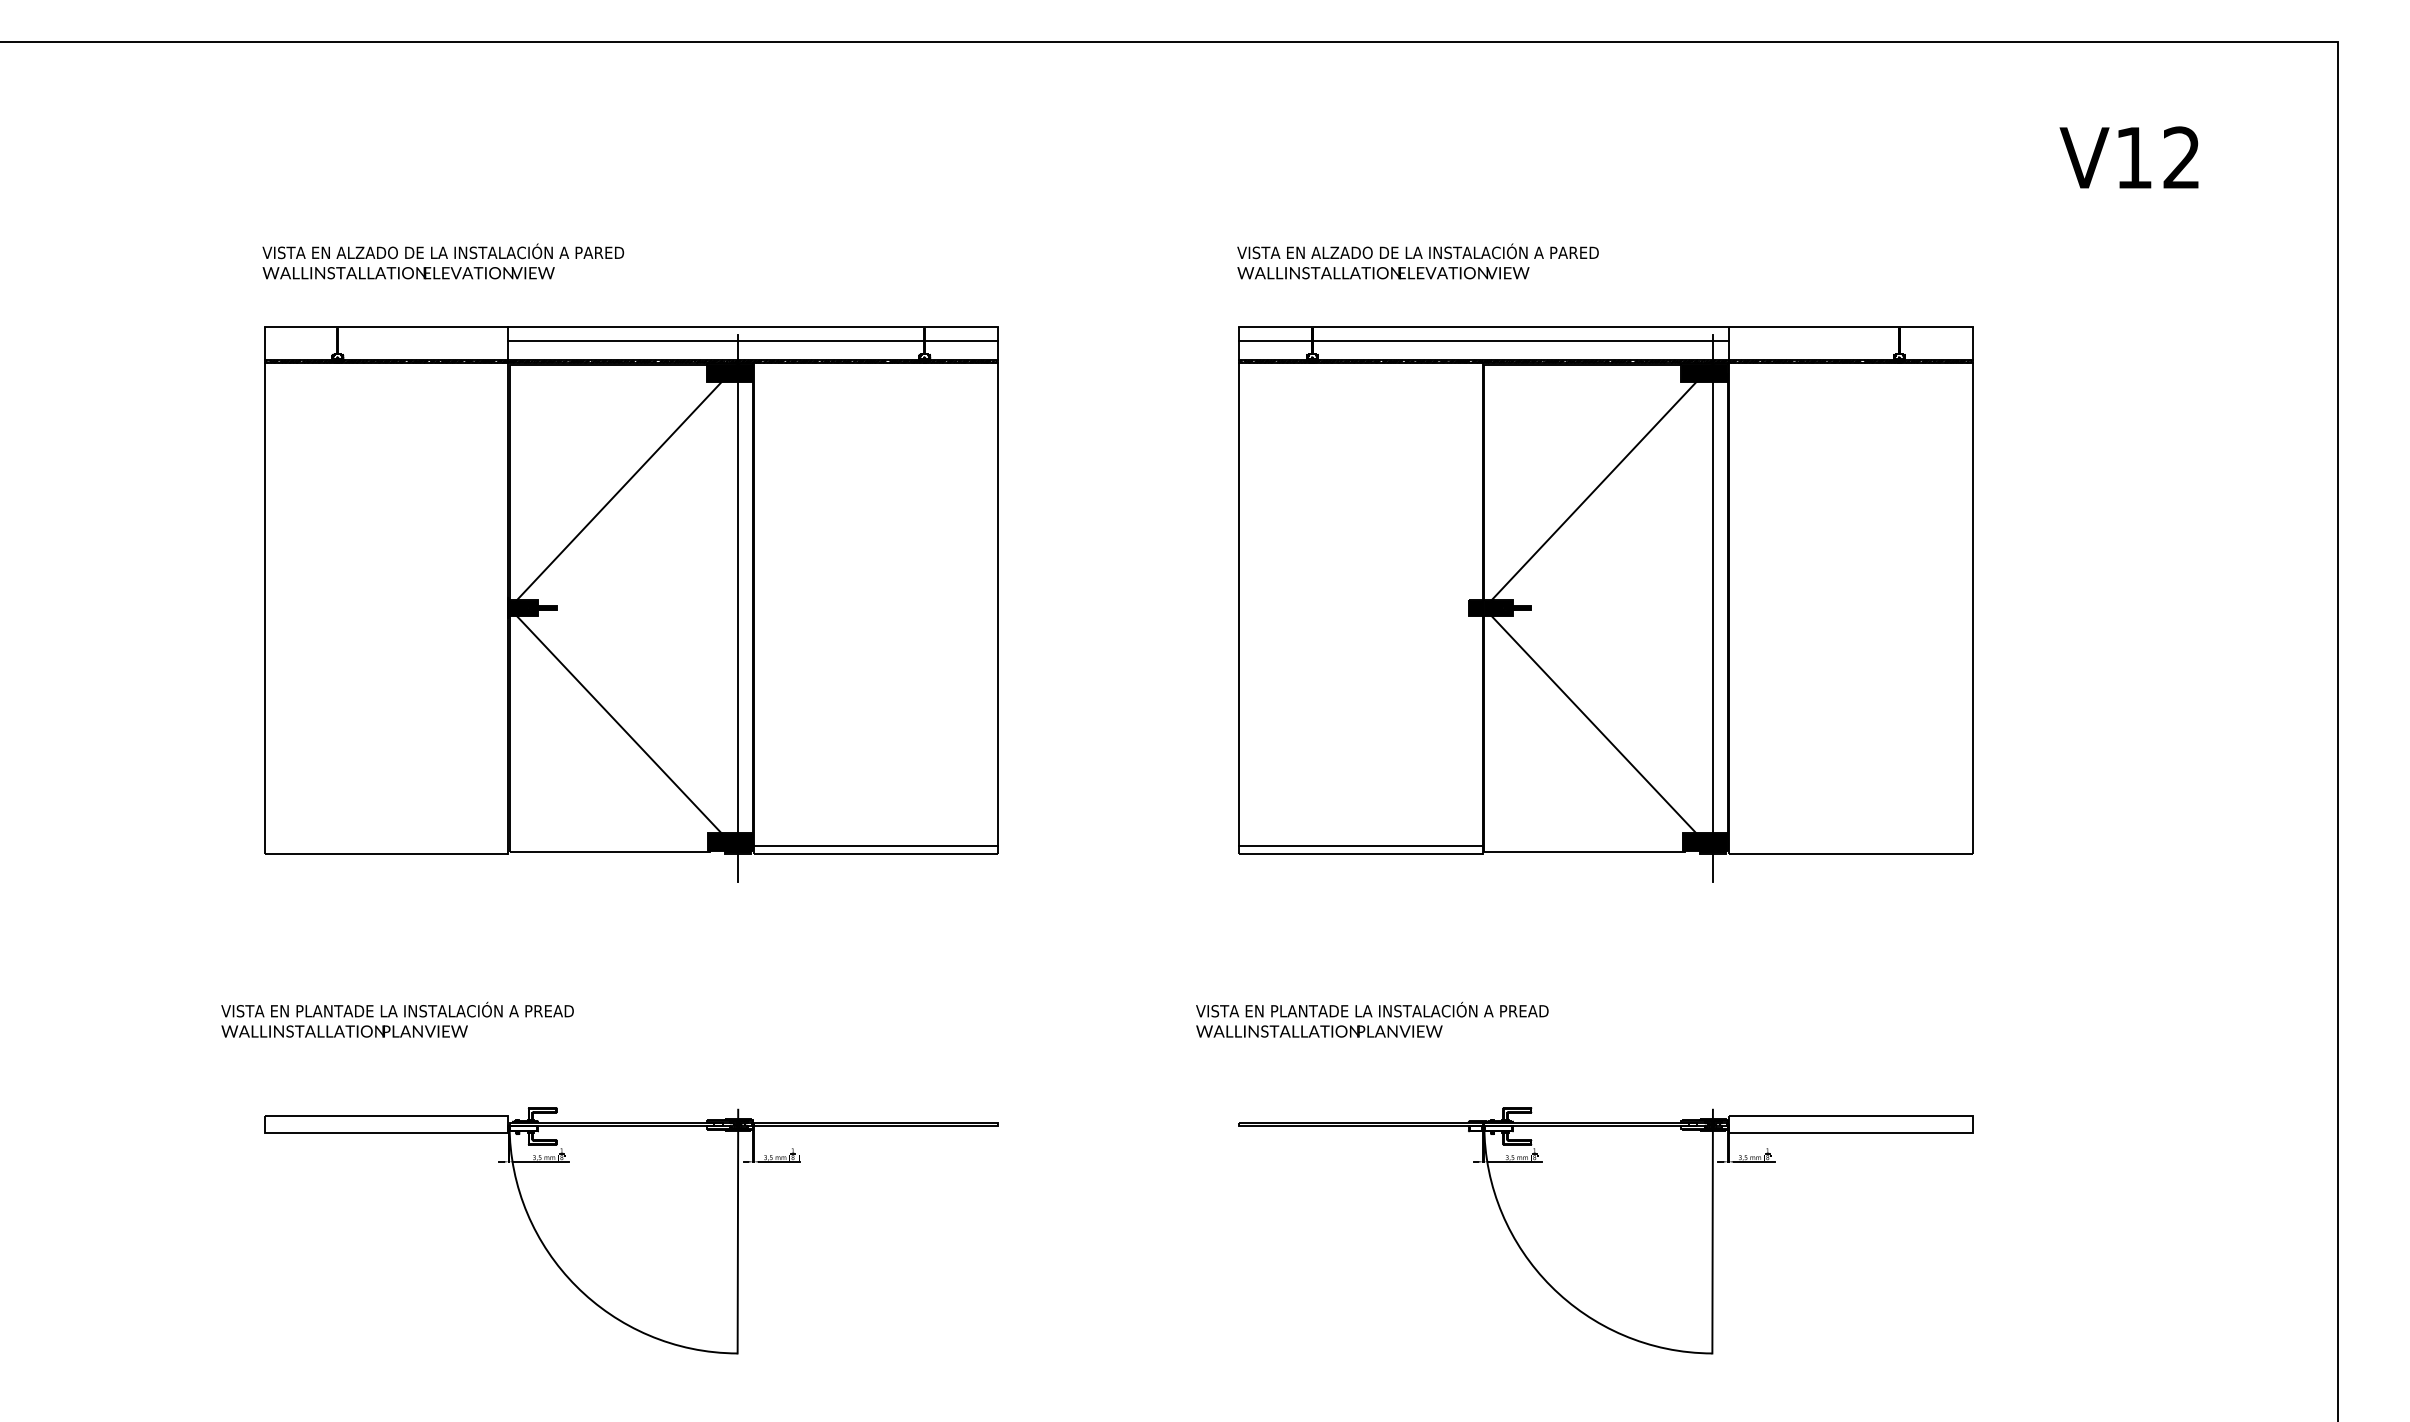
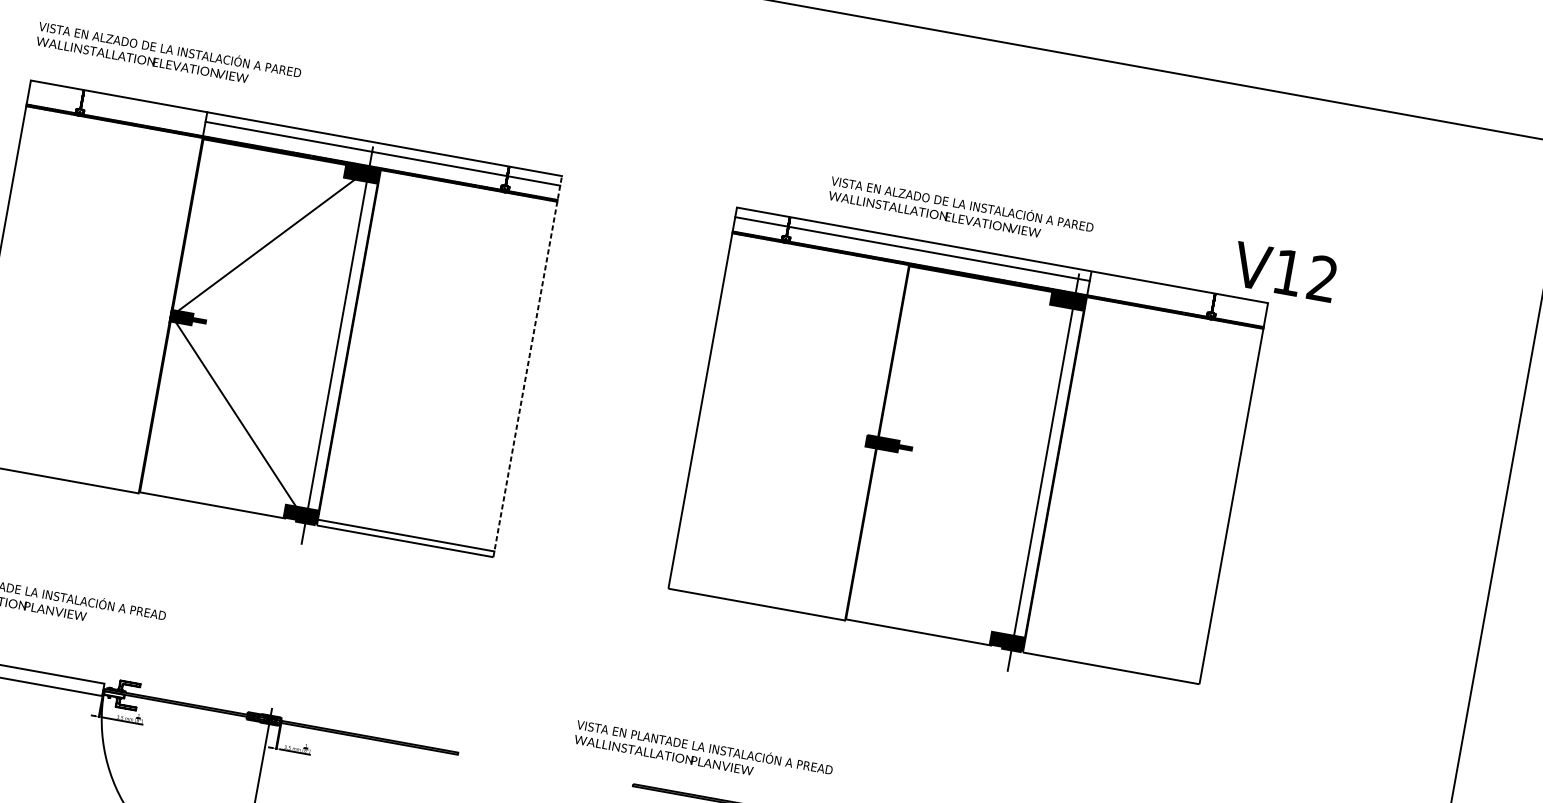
text: (2128, 157) -> (1284, 271), moved
text: (1417, 261) -> (960, 210), moved
line: (1593, 490) -> (972, 371), removed
line: (997, 590) -> (527, 366), solid -> dashed
line: (1593, 724) -> (941, 541), removed
line: (1361, 845) -> (757, 598), removed
text: (1372, 1019) -> (703, 753), moved

